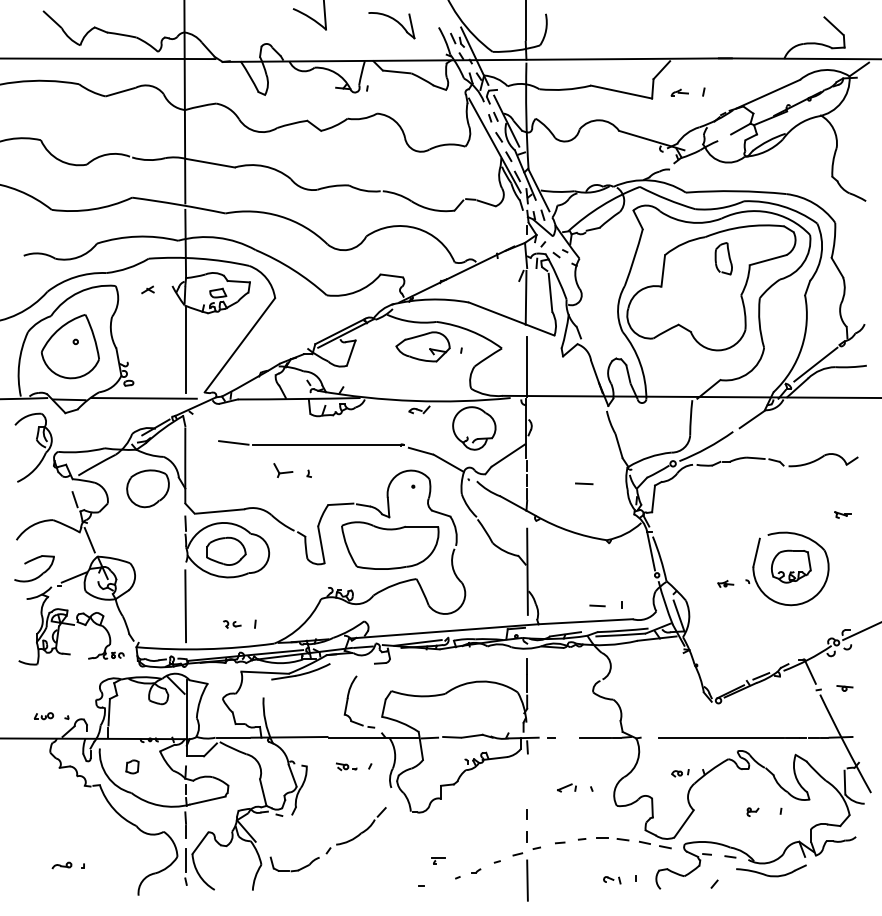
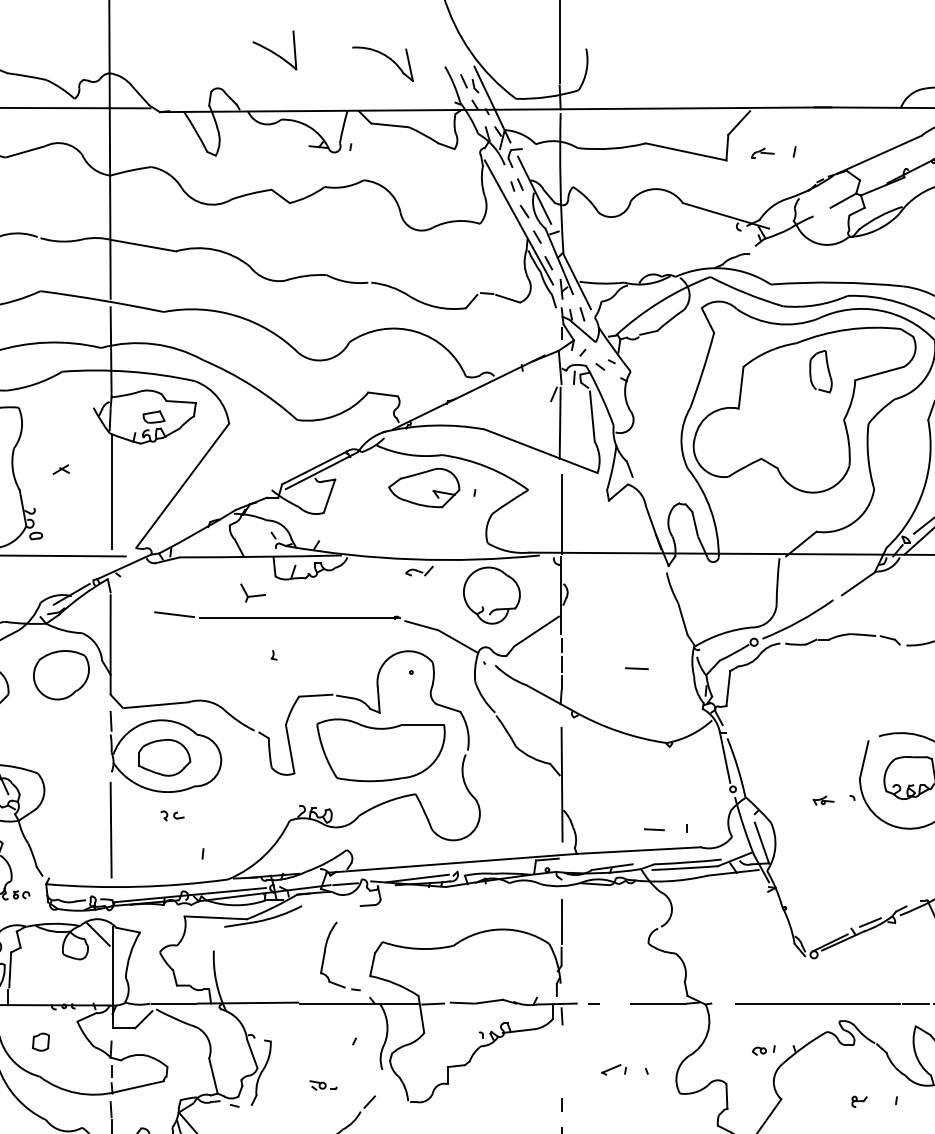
part: (147, 289) -> (60, 469), moved
part: (283, 470) -> (253, 593), moved
part: (232, 624) -> (172, 815), moved
part: (346, 766) -> (323, 1085), moved

